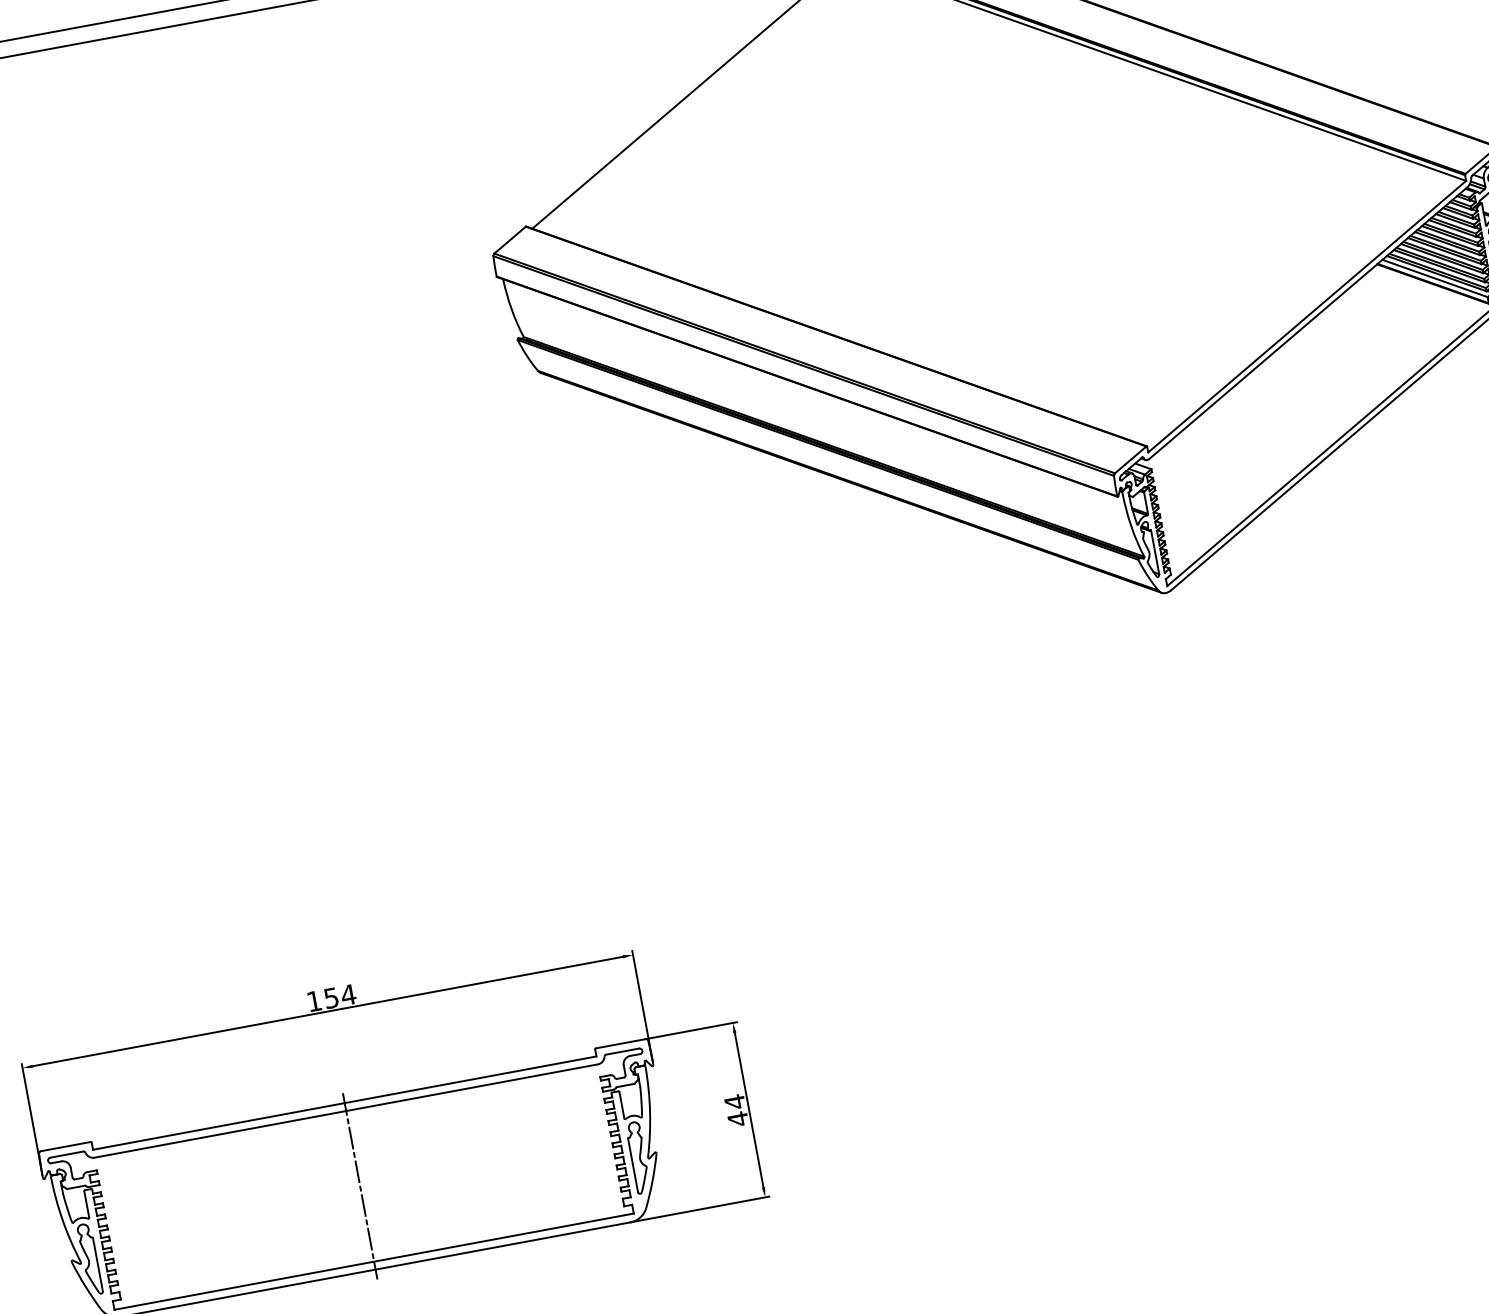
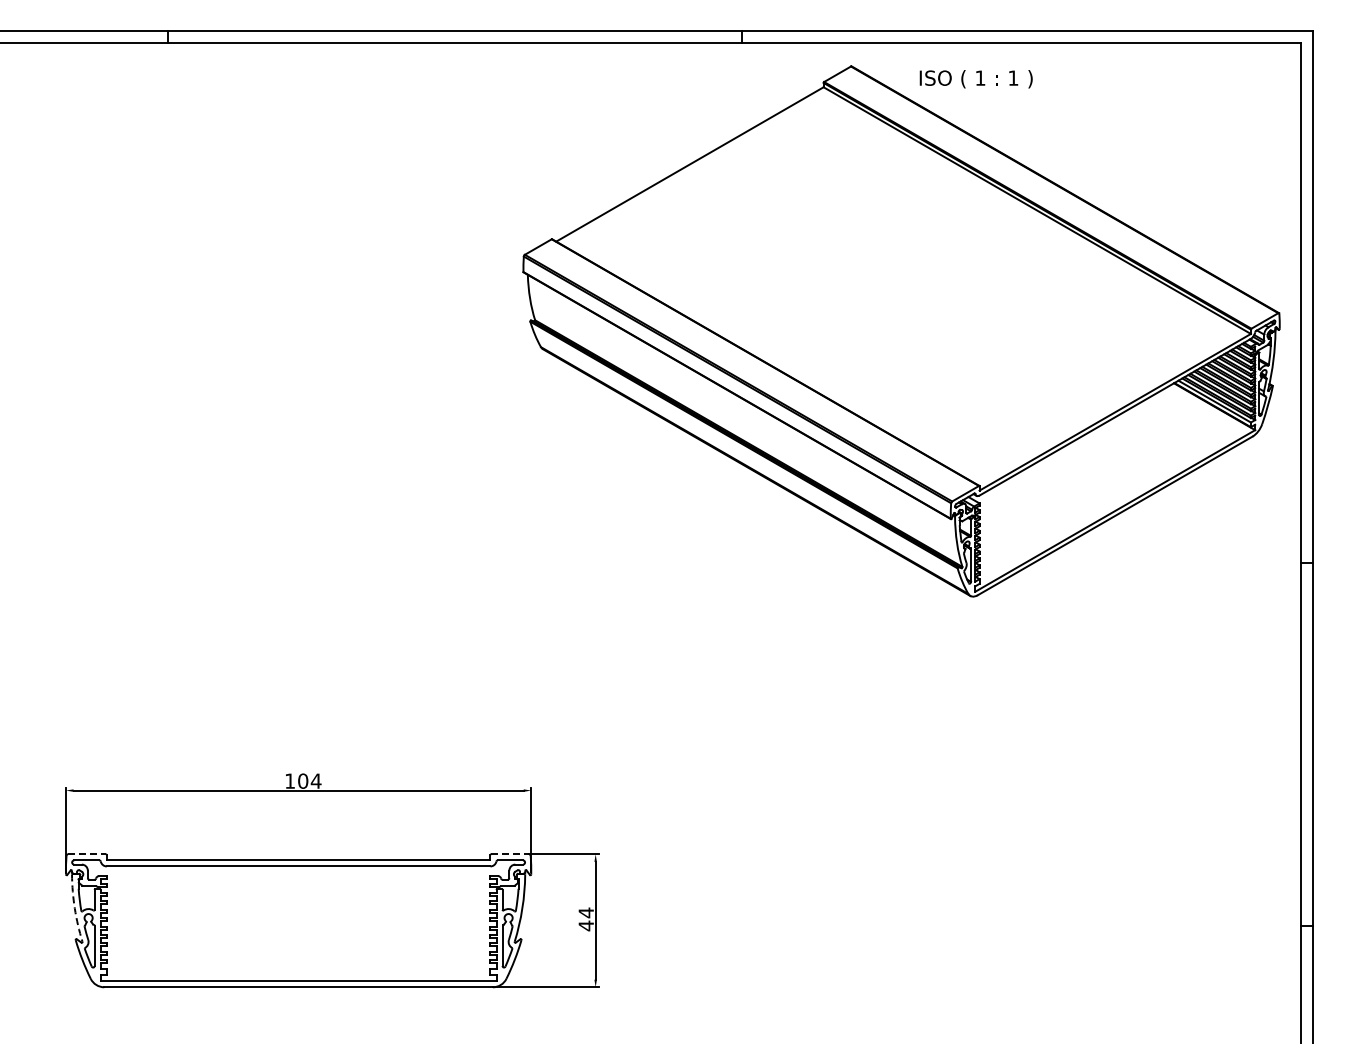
text: (331, 997) -> (303, 780), 154 -> 104
line: (621, 1043) -> (510, 854), solid -> dashed
line: (66, 1146) -> (87, 854), solid -> dashed
line: (359, 1185) -> (298, 923), removed
arc: (62, 1220) -> (74, 908), solid -> dashed

